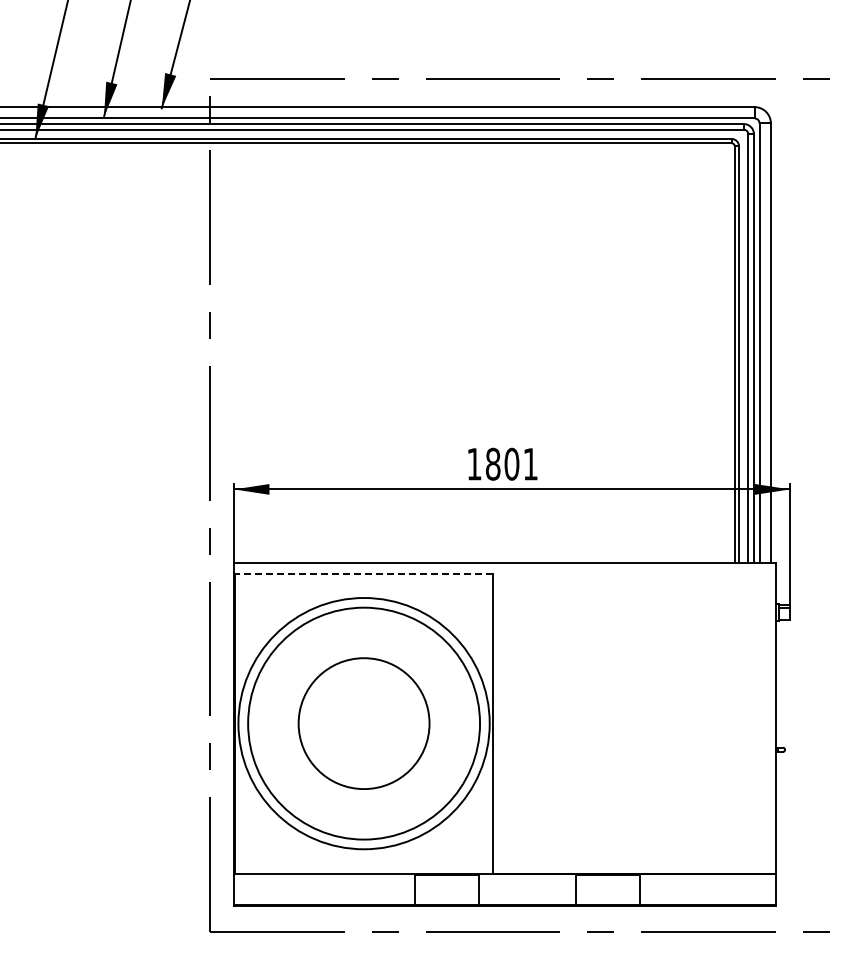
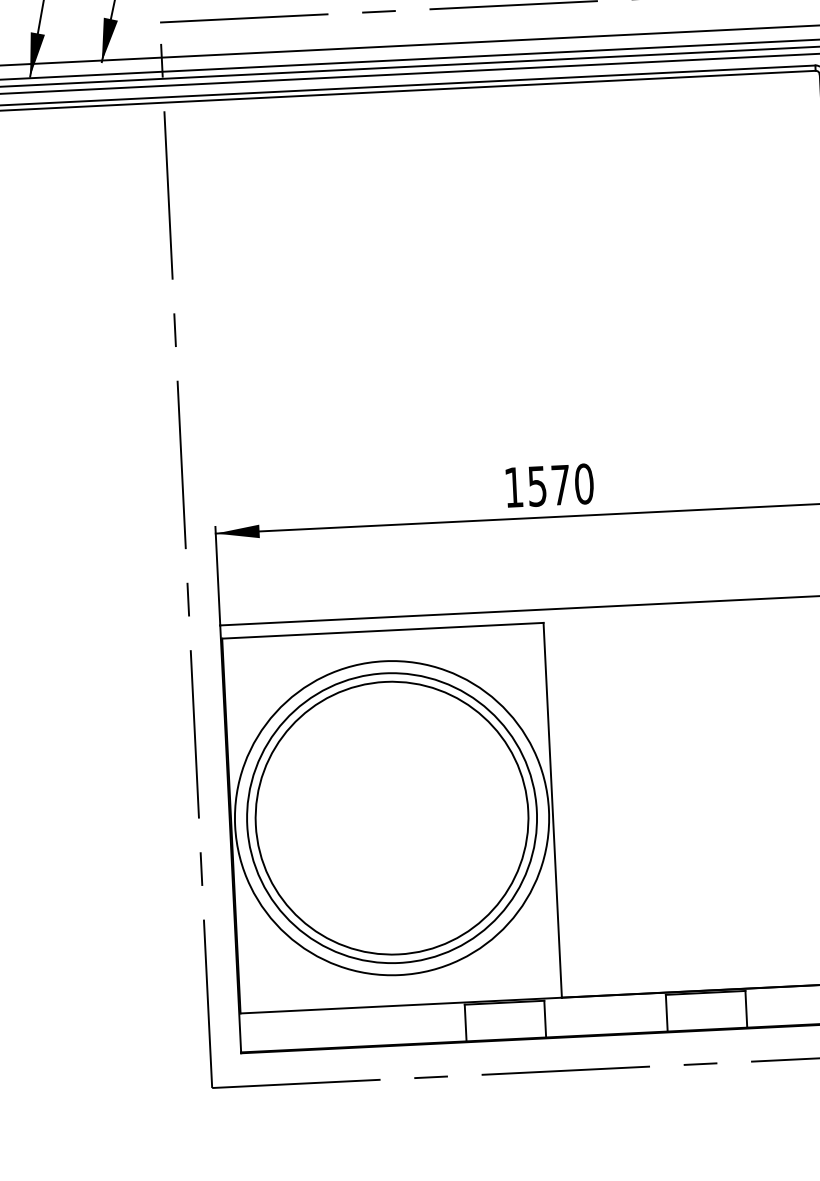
text: (512, 463) -> (561, 484), 1801 -> 1570
line: (364, 573) -> (383, 630), dashed -> solid
circle: (364, 723) -> (392, 817), size x1.67

